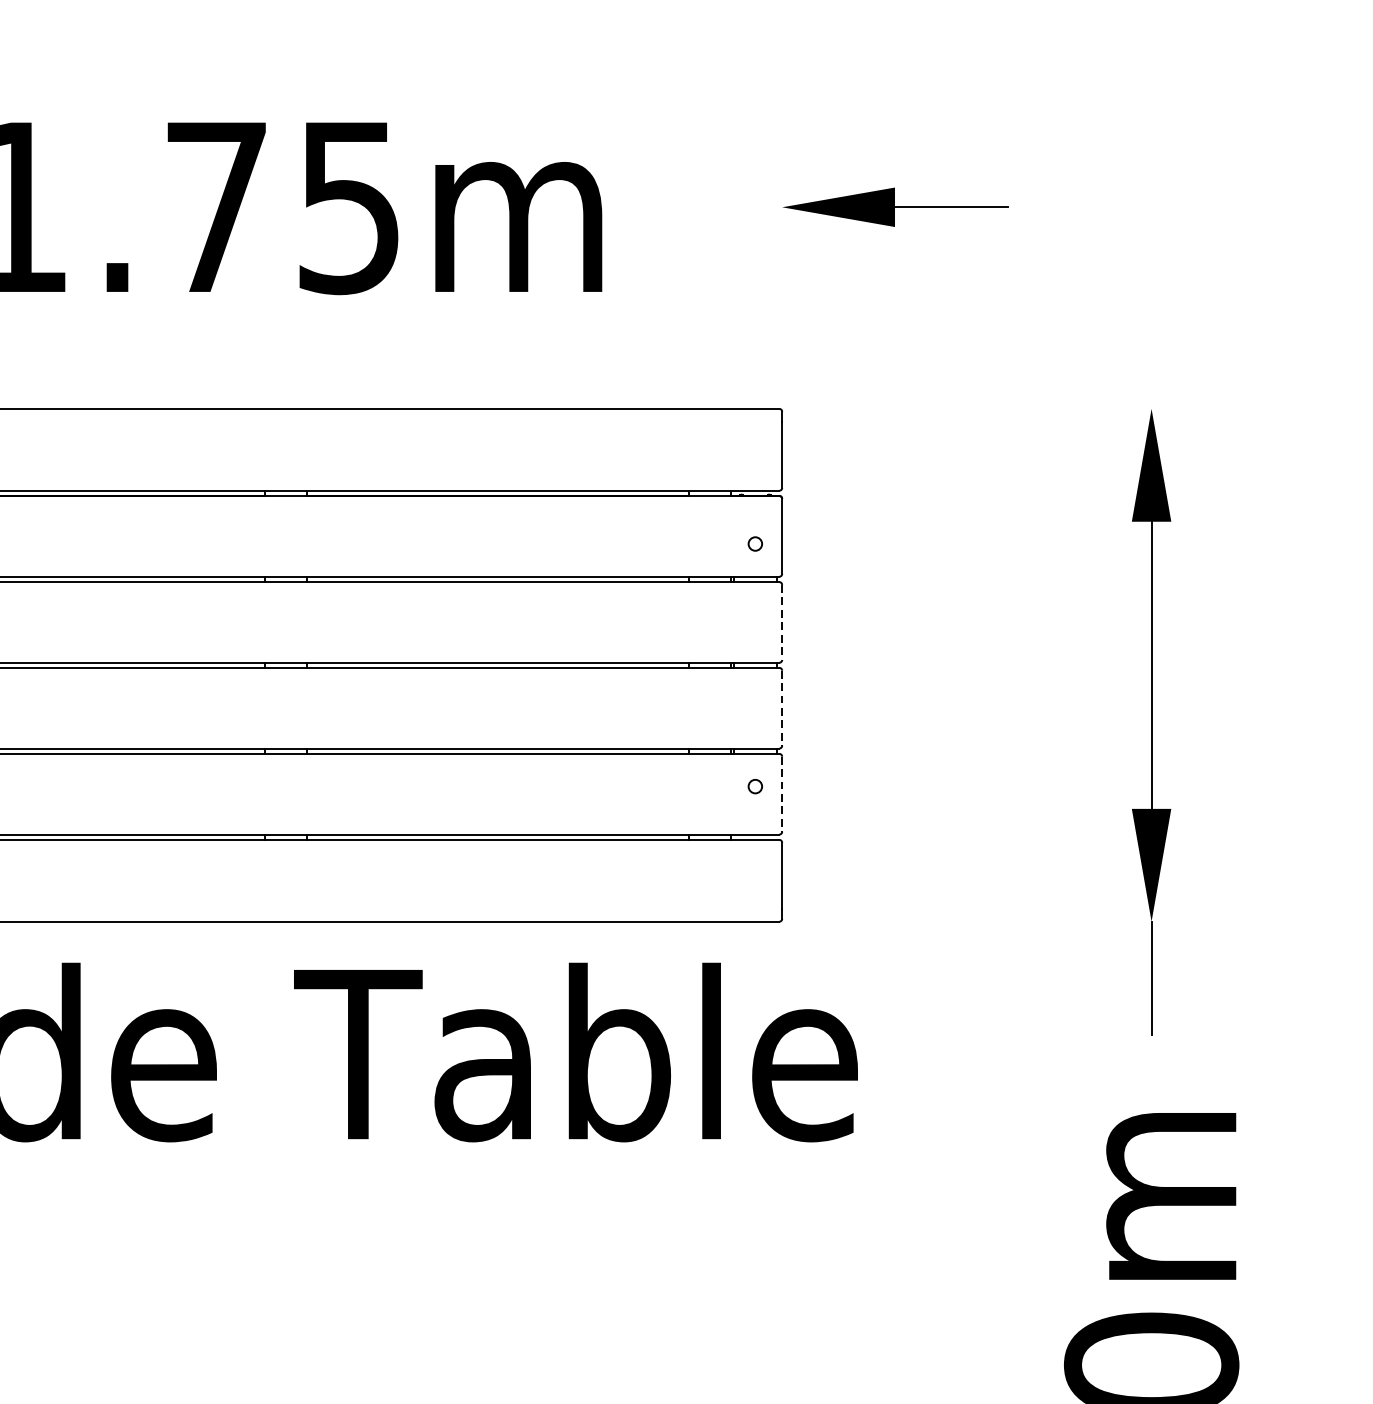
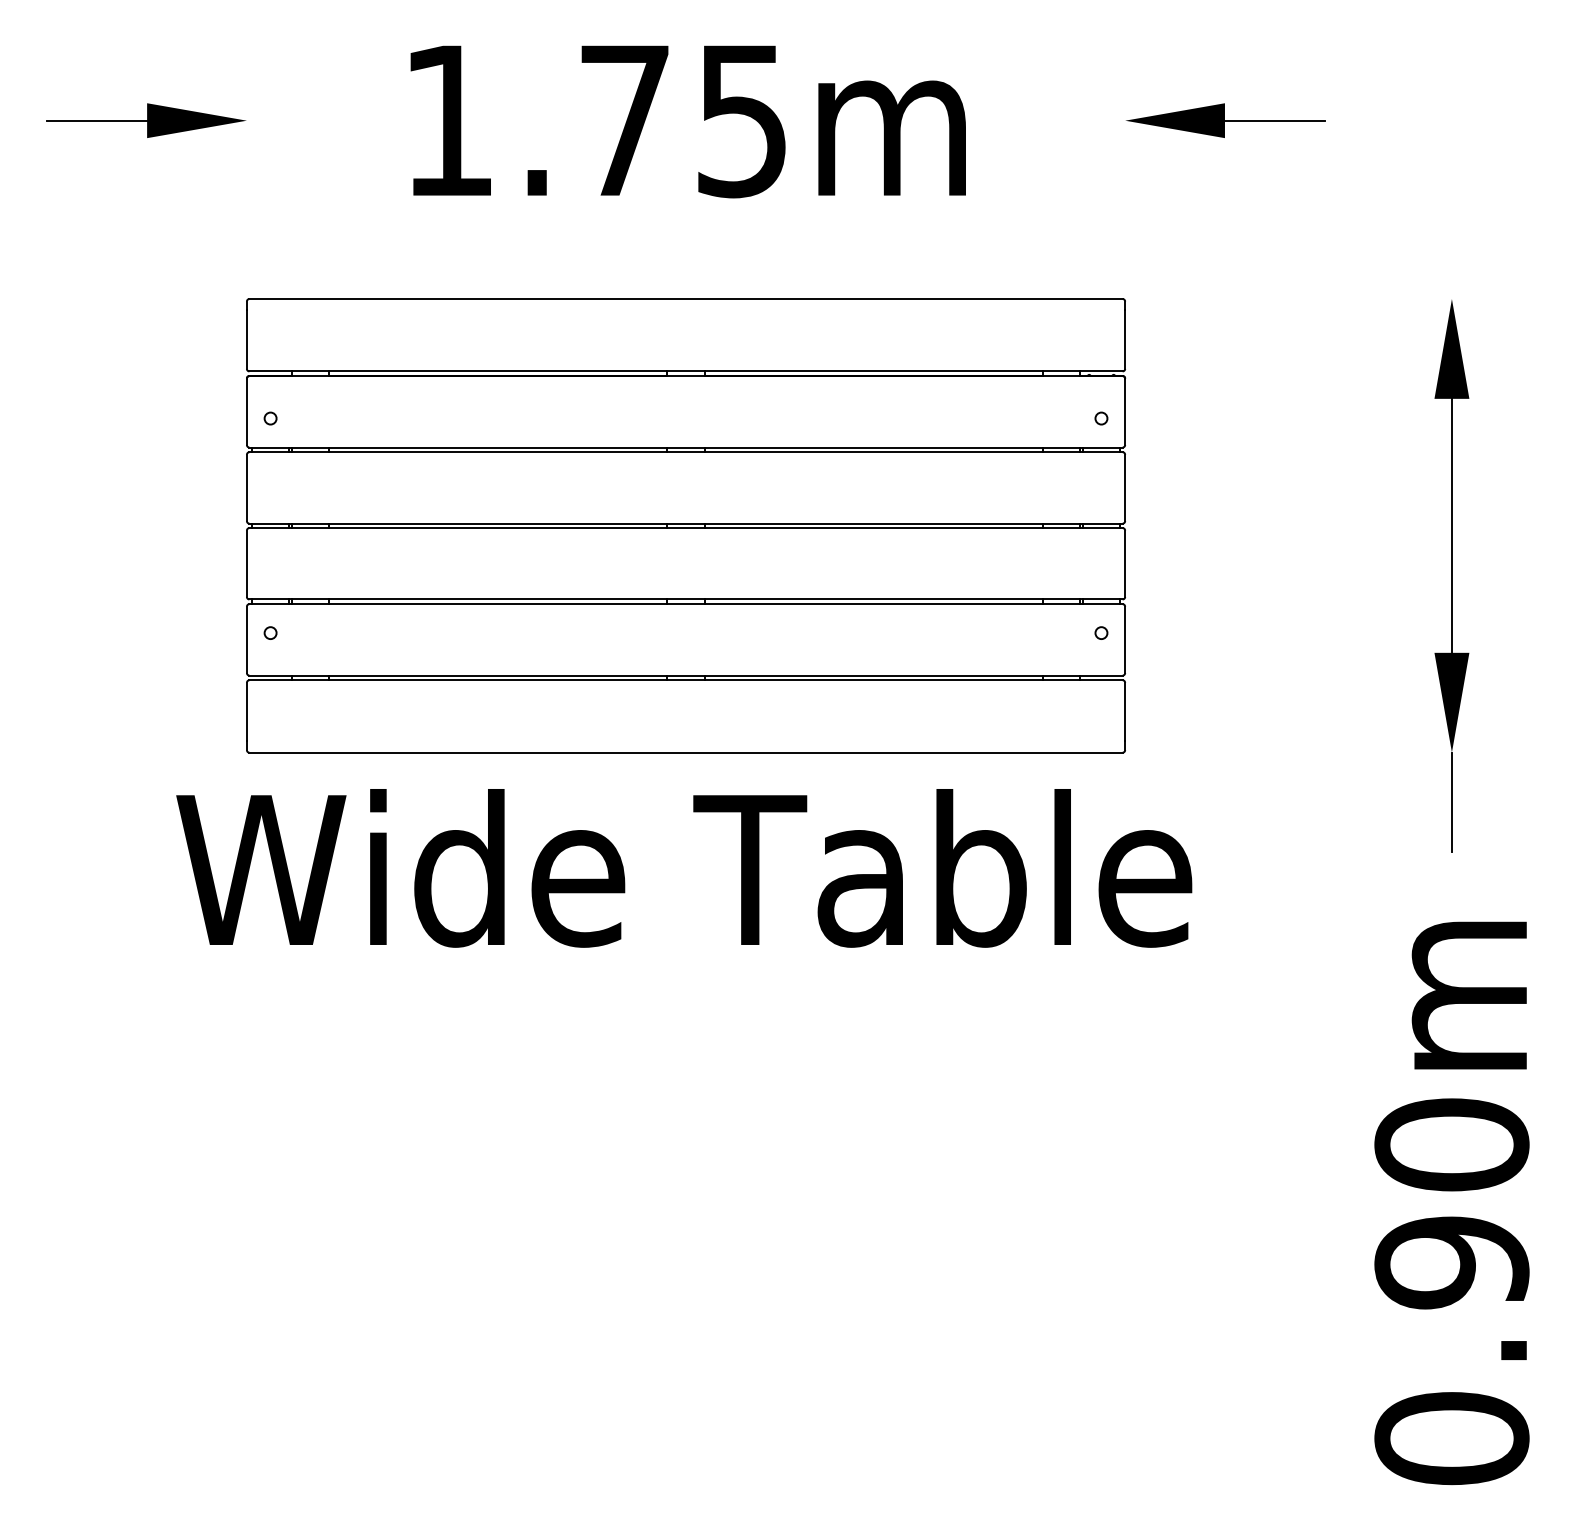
line: (782, 623) -> (1125, 488), dashed -> solid
line: (782, 709) -> (1125, 564), dashed -> solid
line: (782, 794) -> (1125, 640), dashed -> solid

